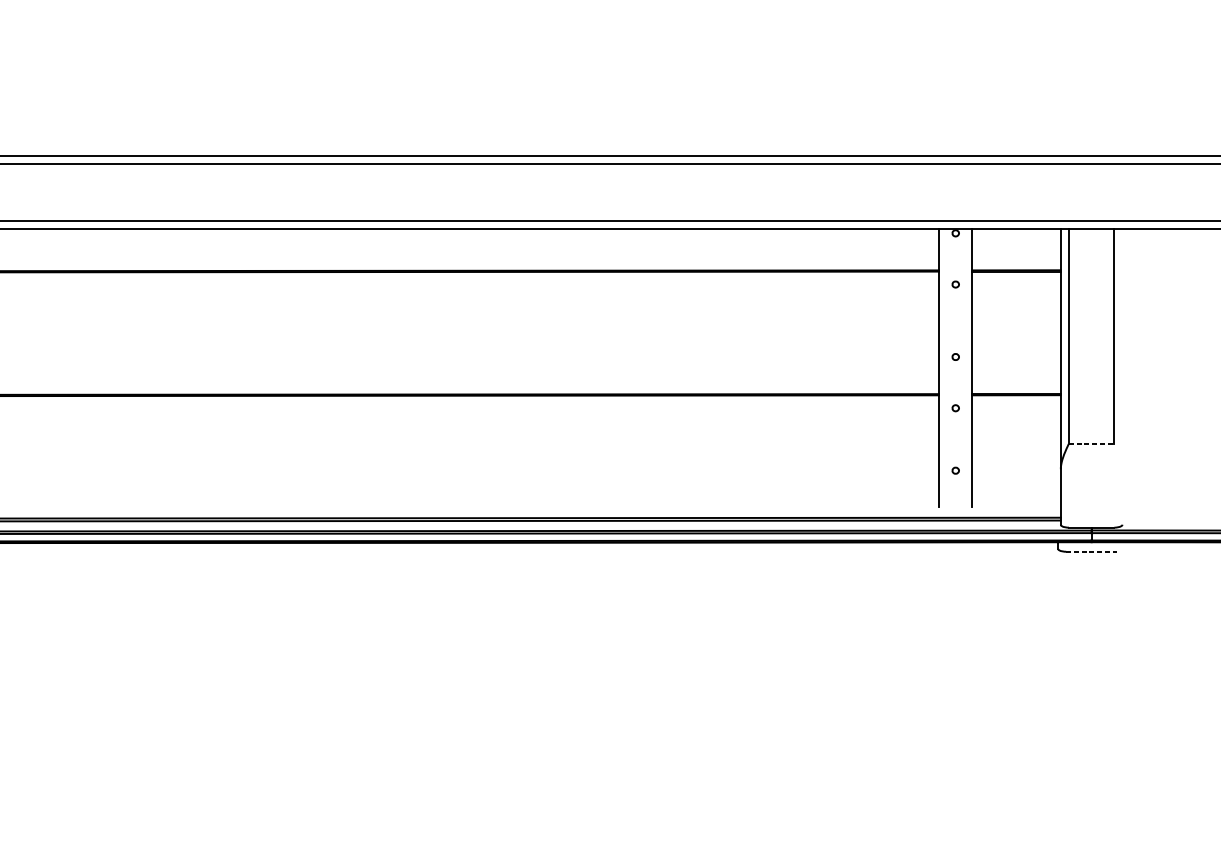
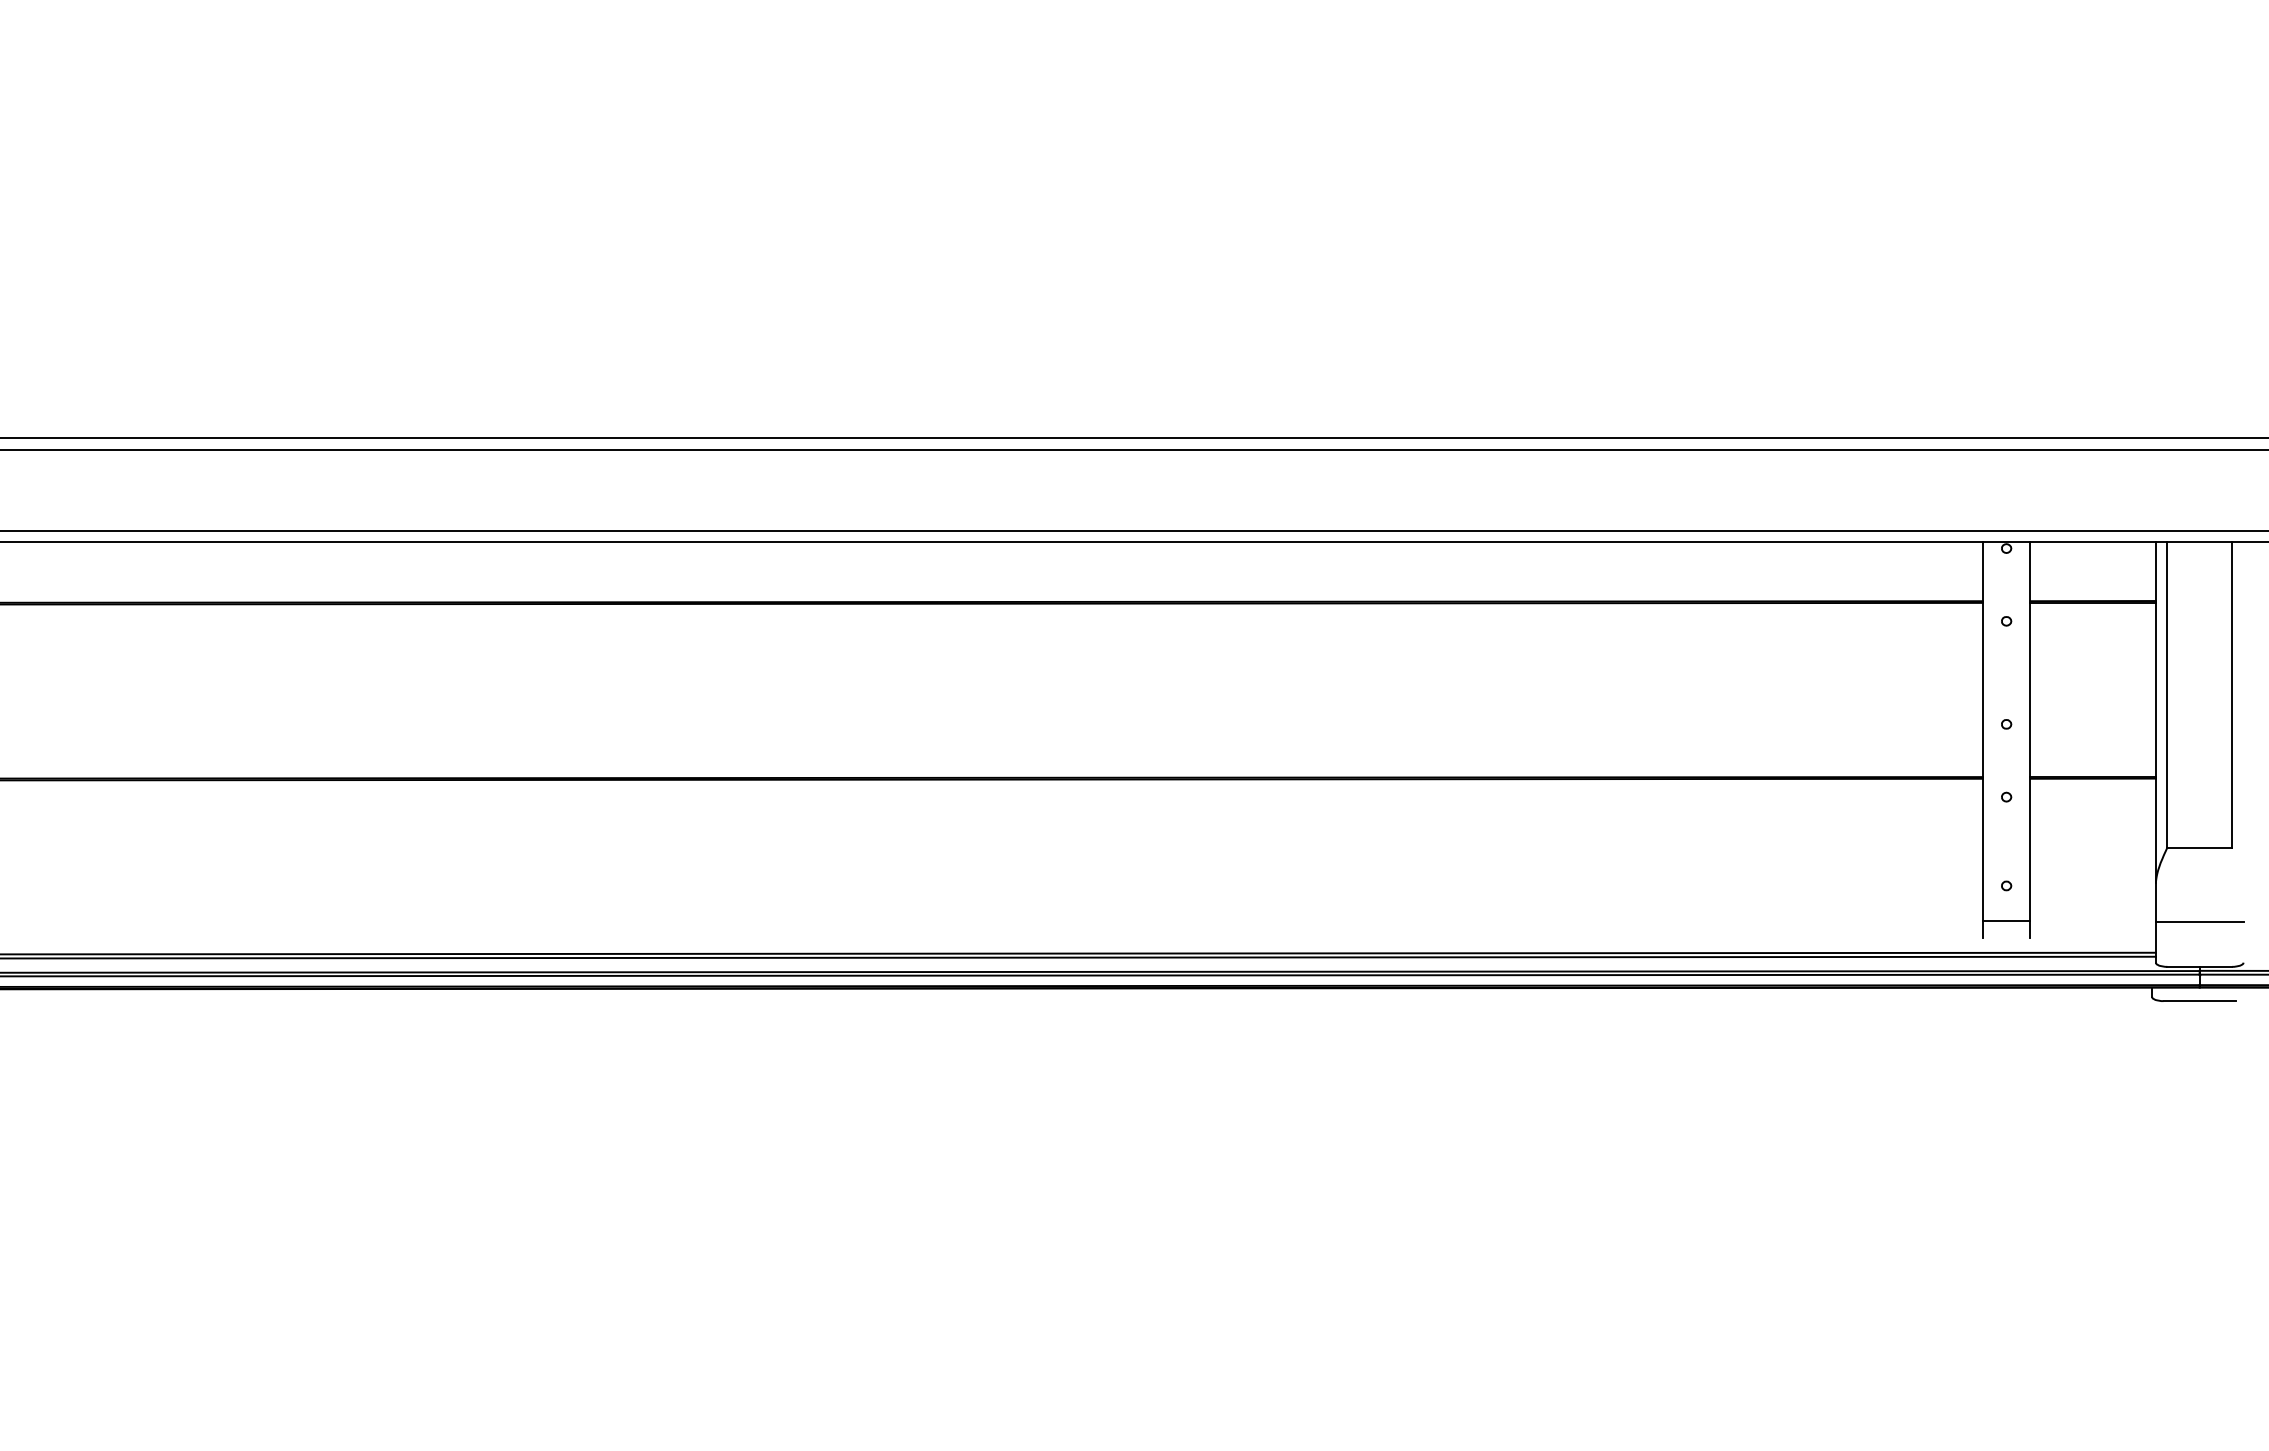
line: (1092, 443) -> (2200, 847), dashed -> solid
line: (955, 495) -> (2006, 920), added
line: (1091, 495) -> (2199, 921), added
line: (1092, 552) -> (2200, 1001), dashed -> solid

